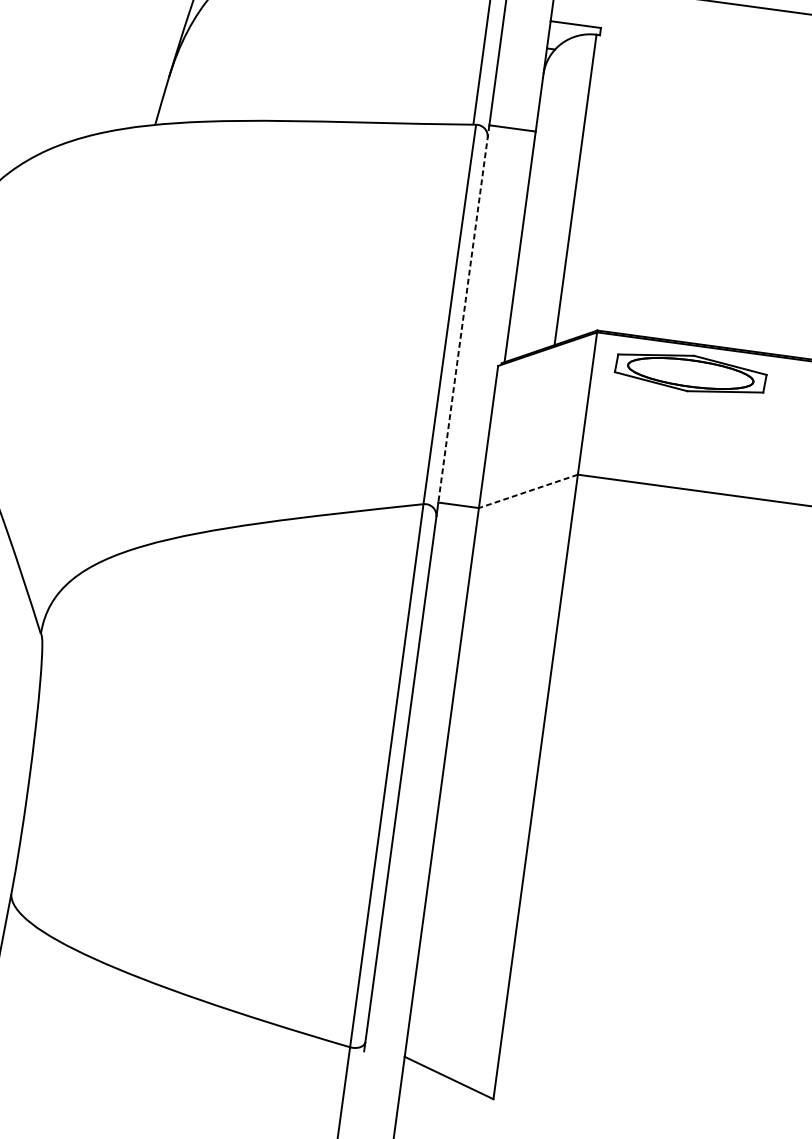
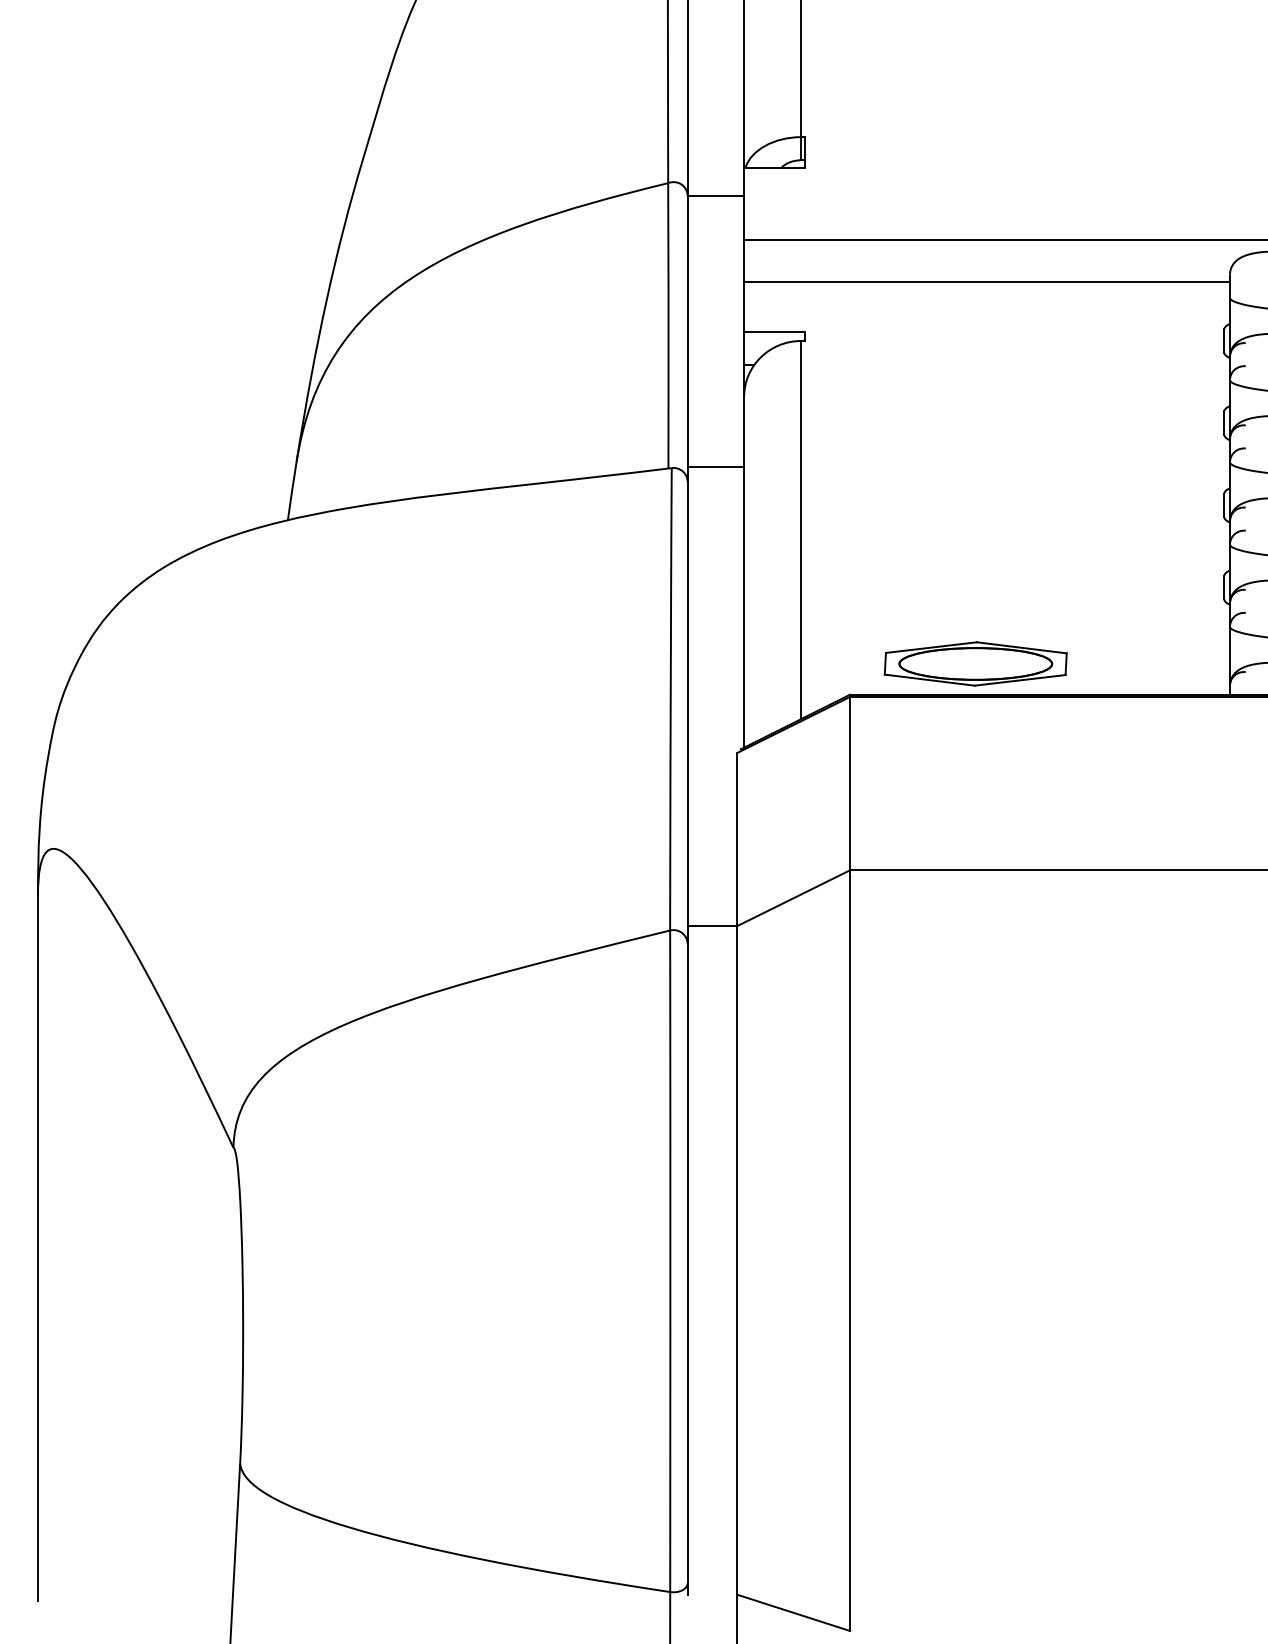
line: (463, 313) -> (687, 696), dashed -> solid
part: (690, 373) -> (975, 663), moved
line: (528, 491) -> (793, 898), dashed -> solid

